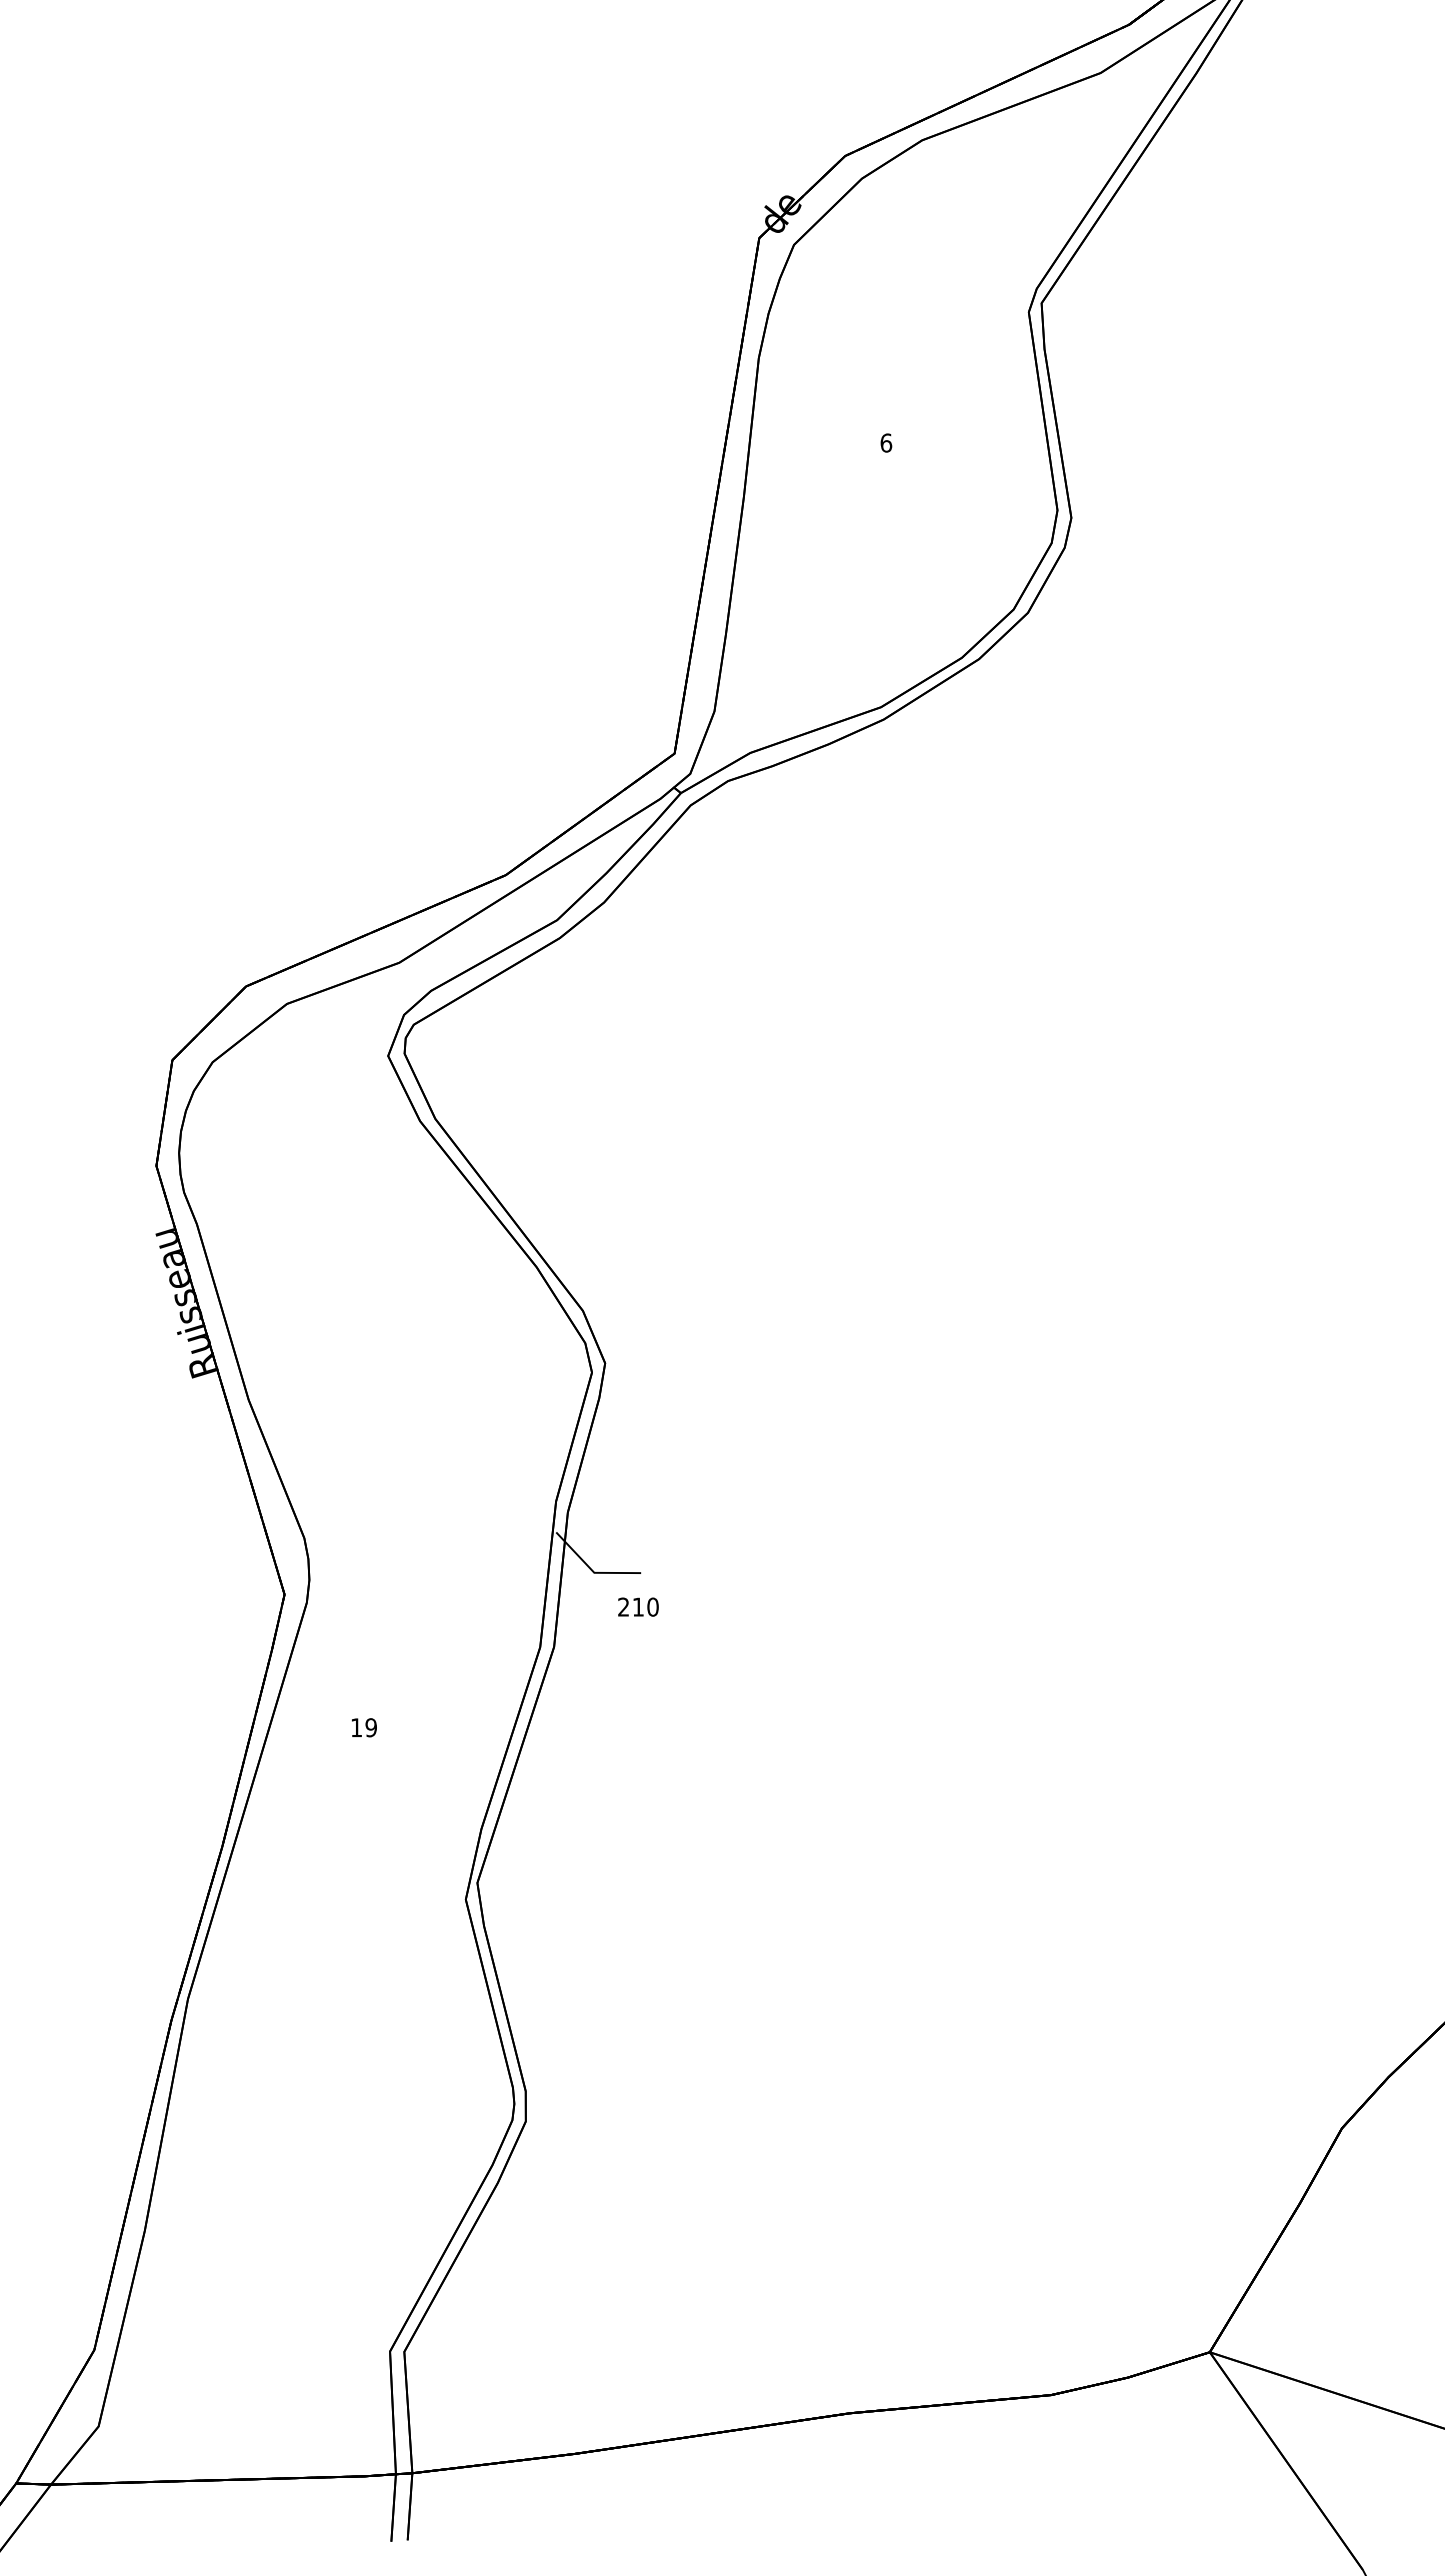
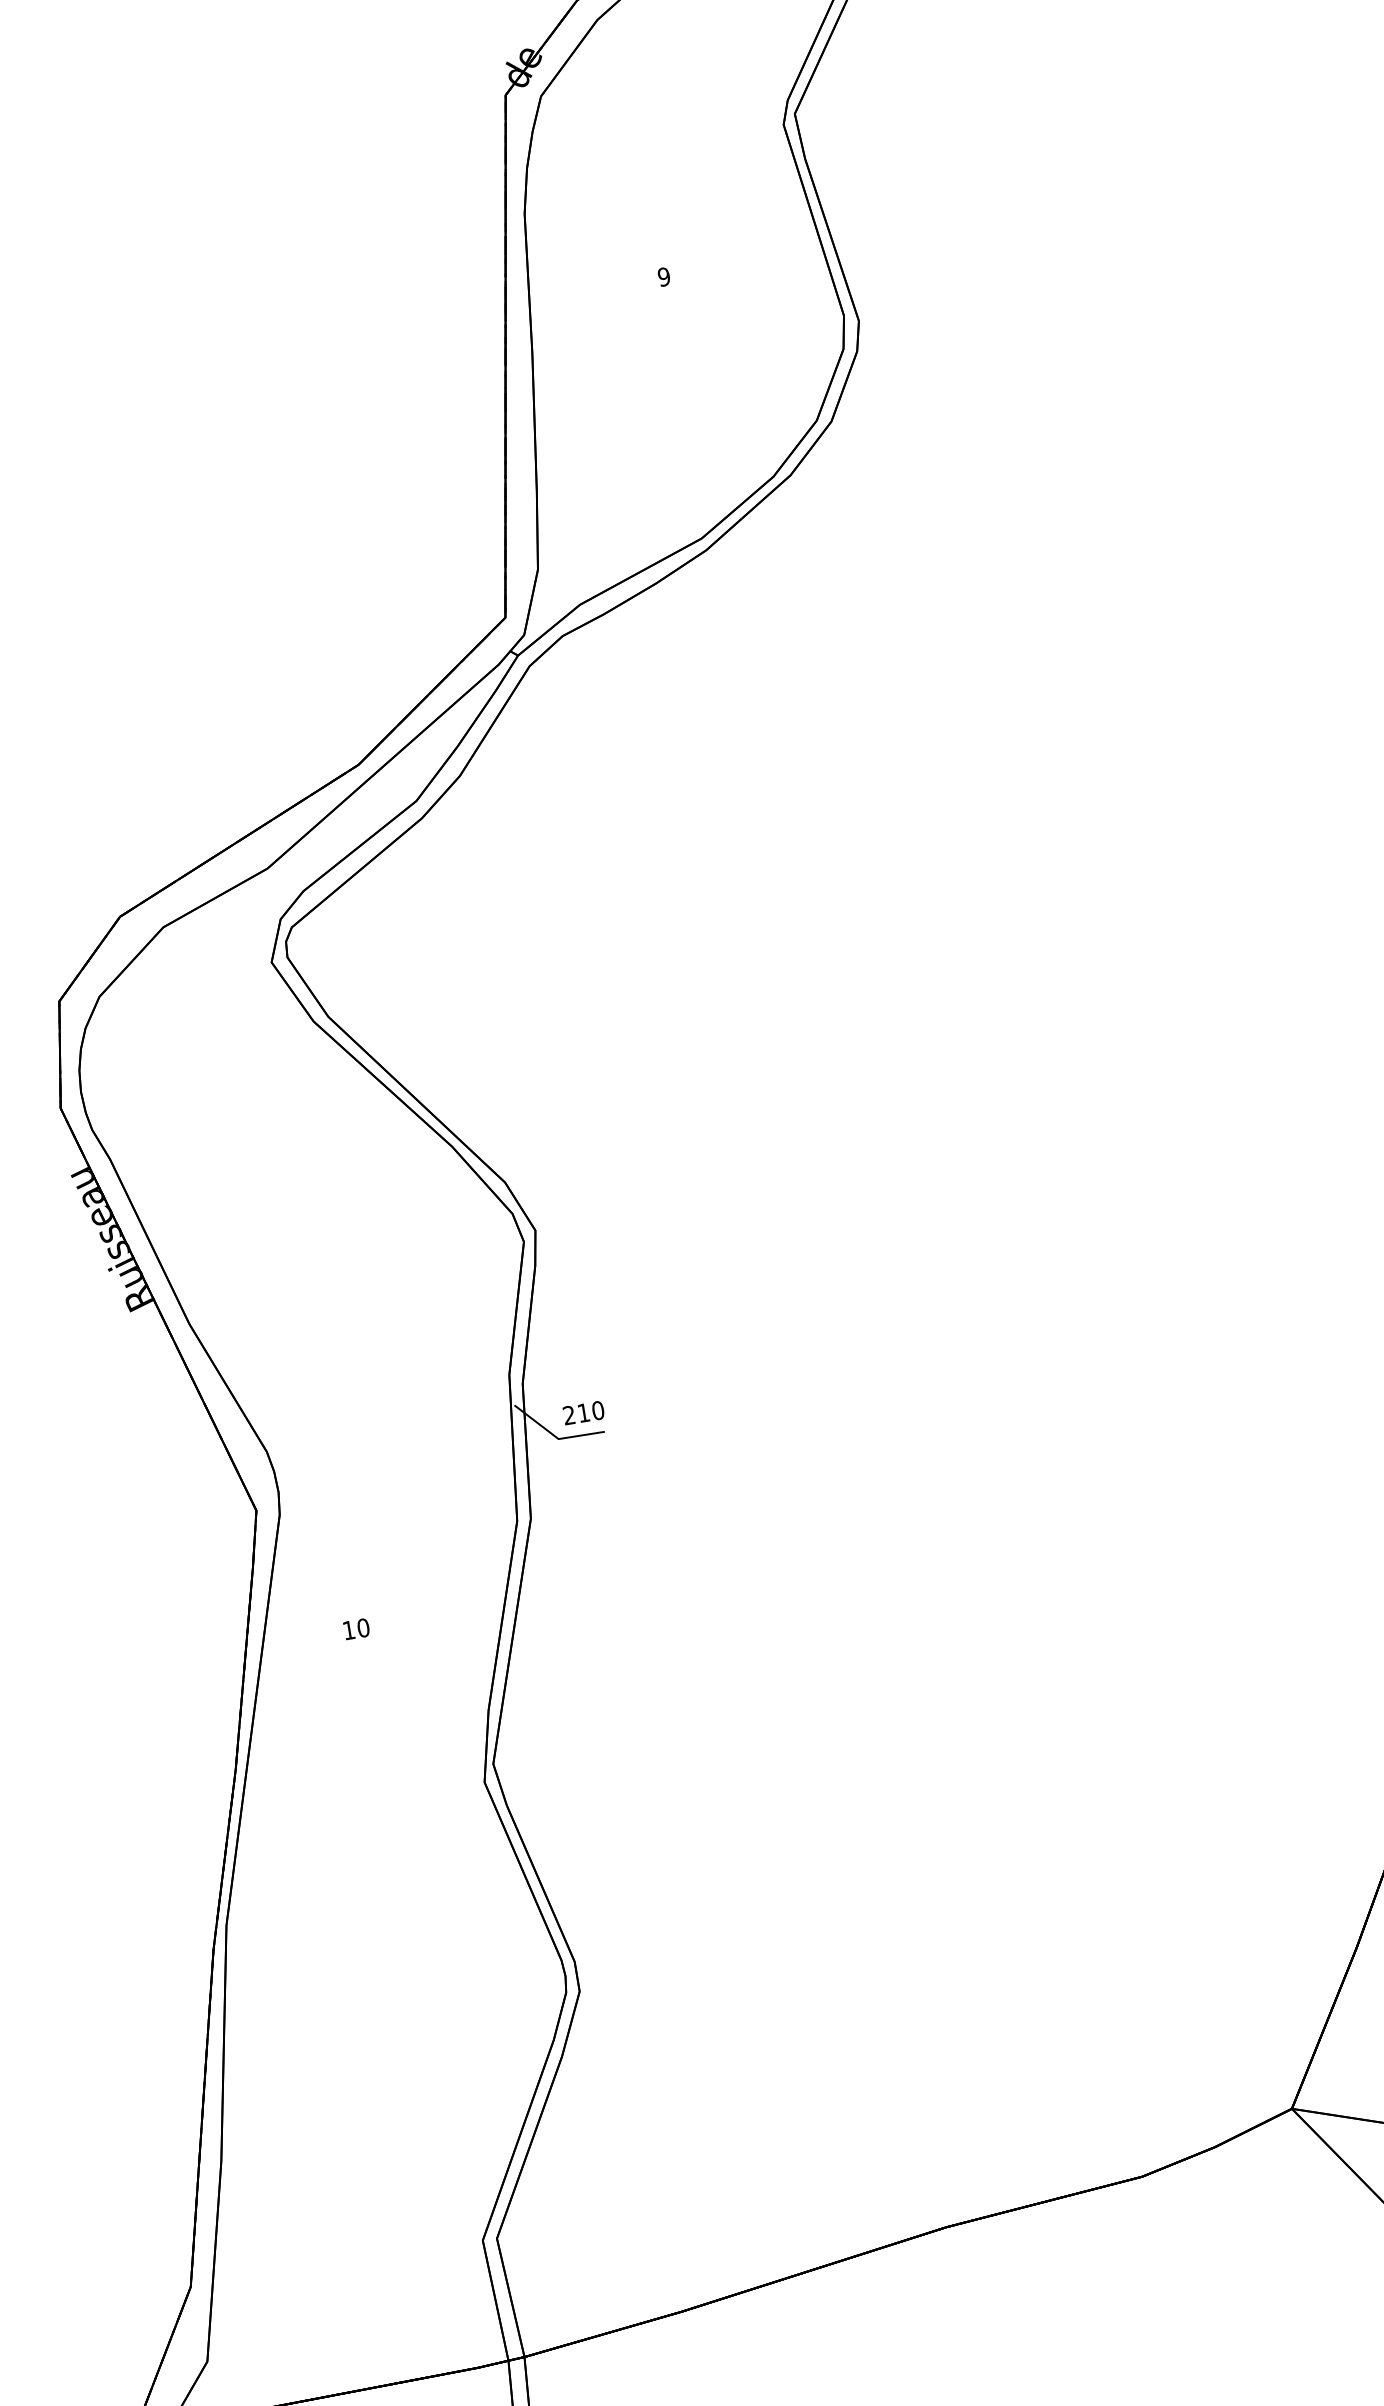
text: (886, 442) -> (664, 276), 6 -> 9
text: (638, 1606) -> (583, 1412), moved
text: (371, 1727) -> (363, 1627), 19 -> 10

